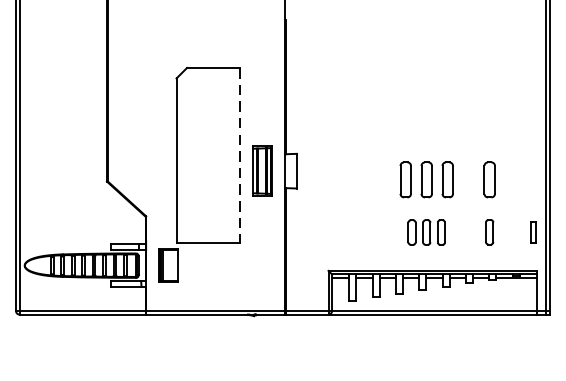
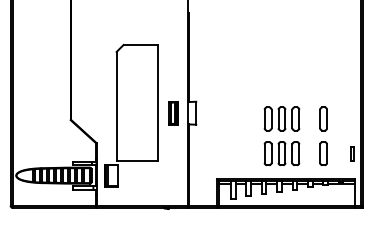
line: (239, 154) -> (158, 102), dashed -> solid
part: (262, 171) -> (173, 113), size x0.71
part: (425, 232) -> (281, 153), size x1.43
part: (489, 232) -> (323, 153), size x1.43

